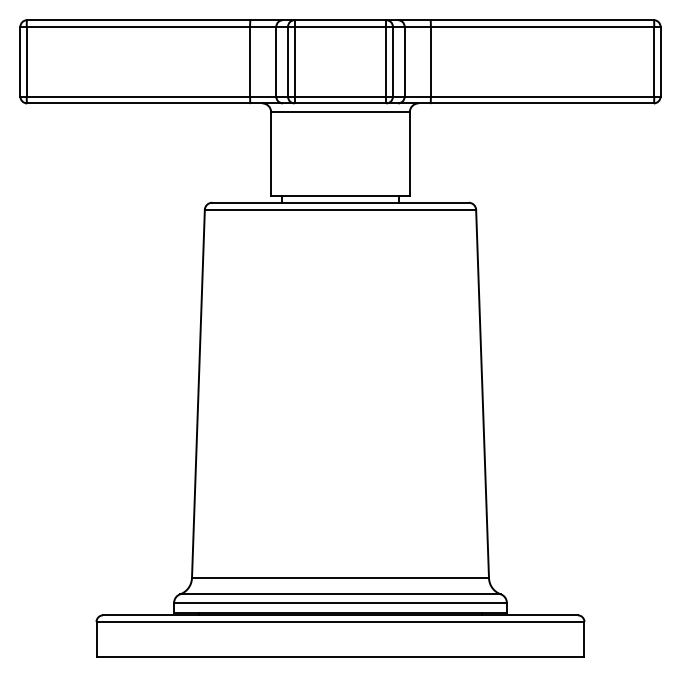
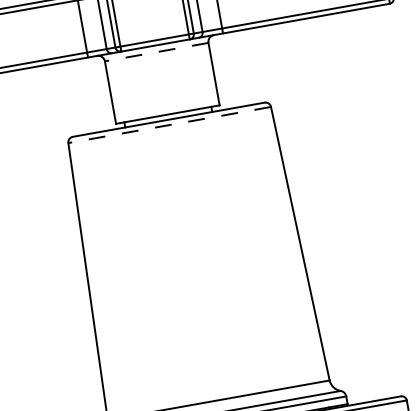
line: (340, 112) -> (156, 52), solid -> dashed
line: (340, 209) -> (169, 124), solid -> dashed

